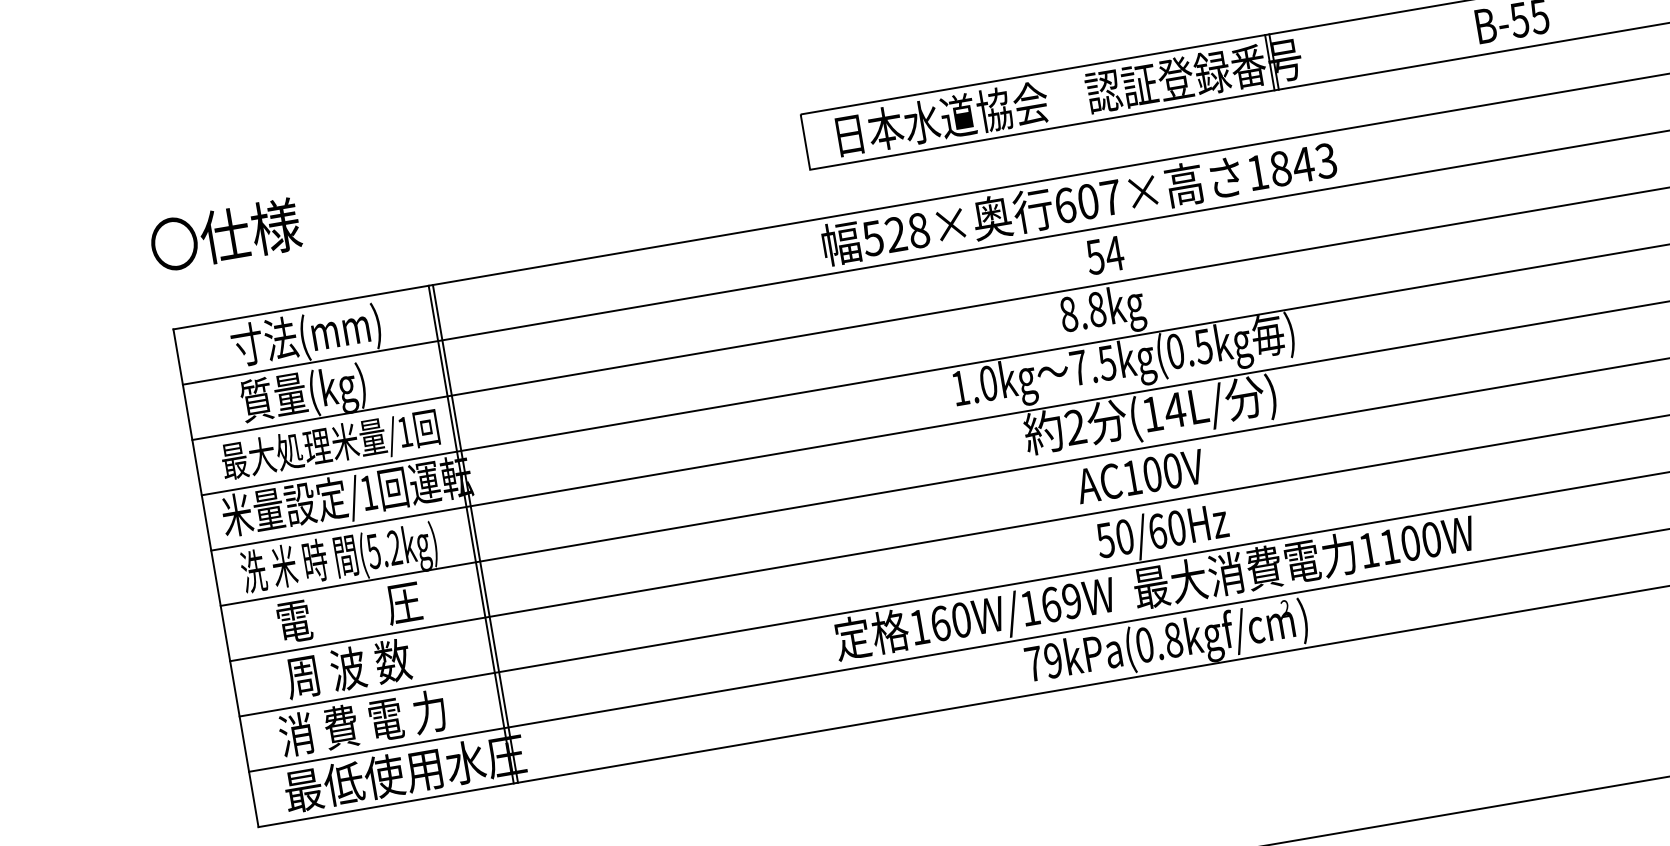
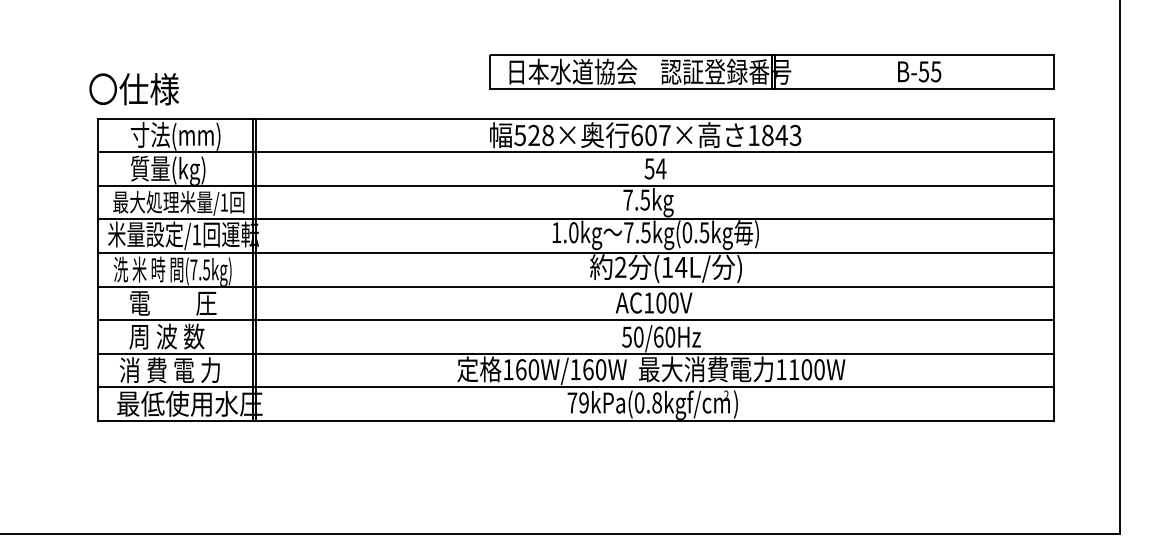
text: (224, 235) -> (133, 89), moved
text: (1082, 311) -> (636, 199), 8.8kg -> 7.5kg
text: (384, 548) -> (200, 269), (5.2kg) -> (7.5kg)
text: (1071, 601) -> (600, 369), 160W/169W -> 160W/160W

